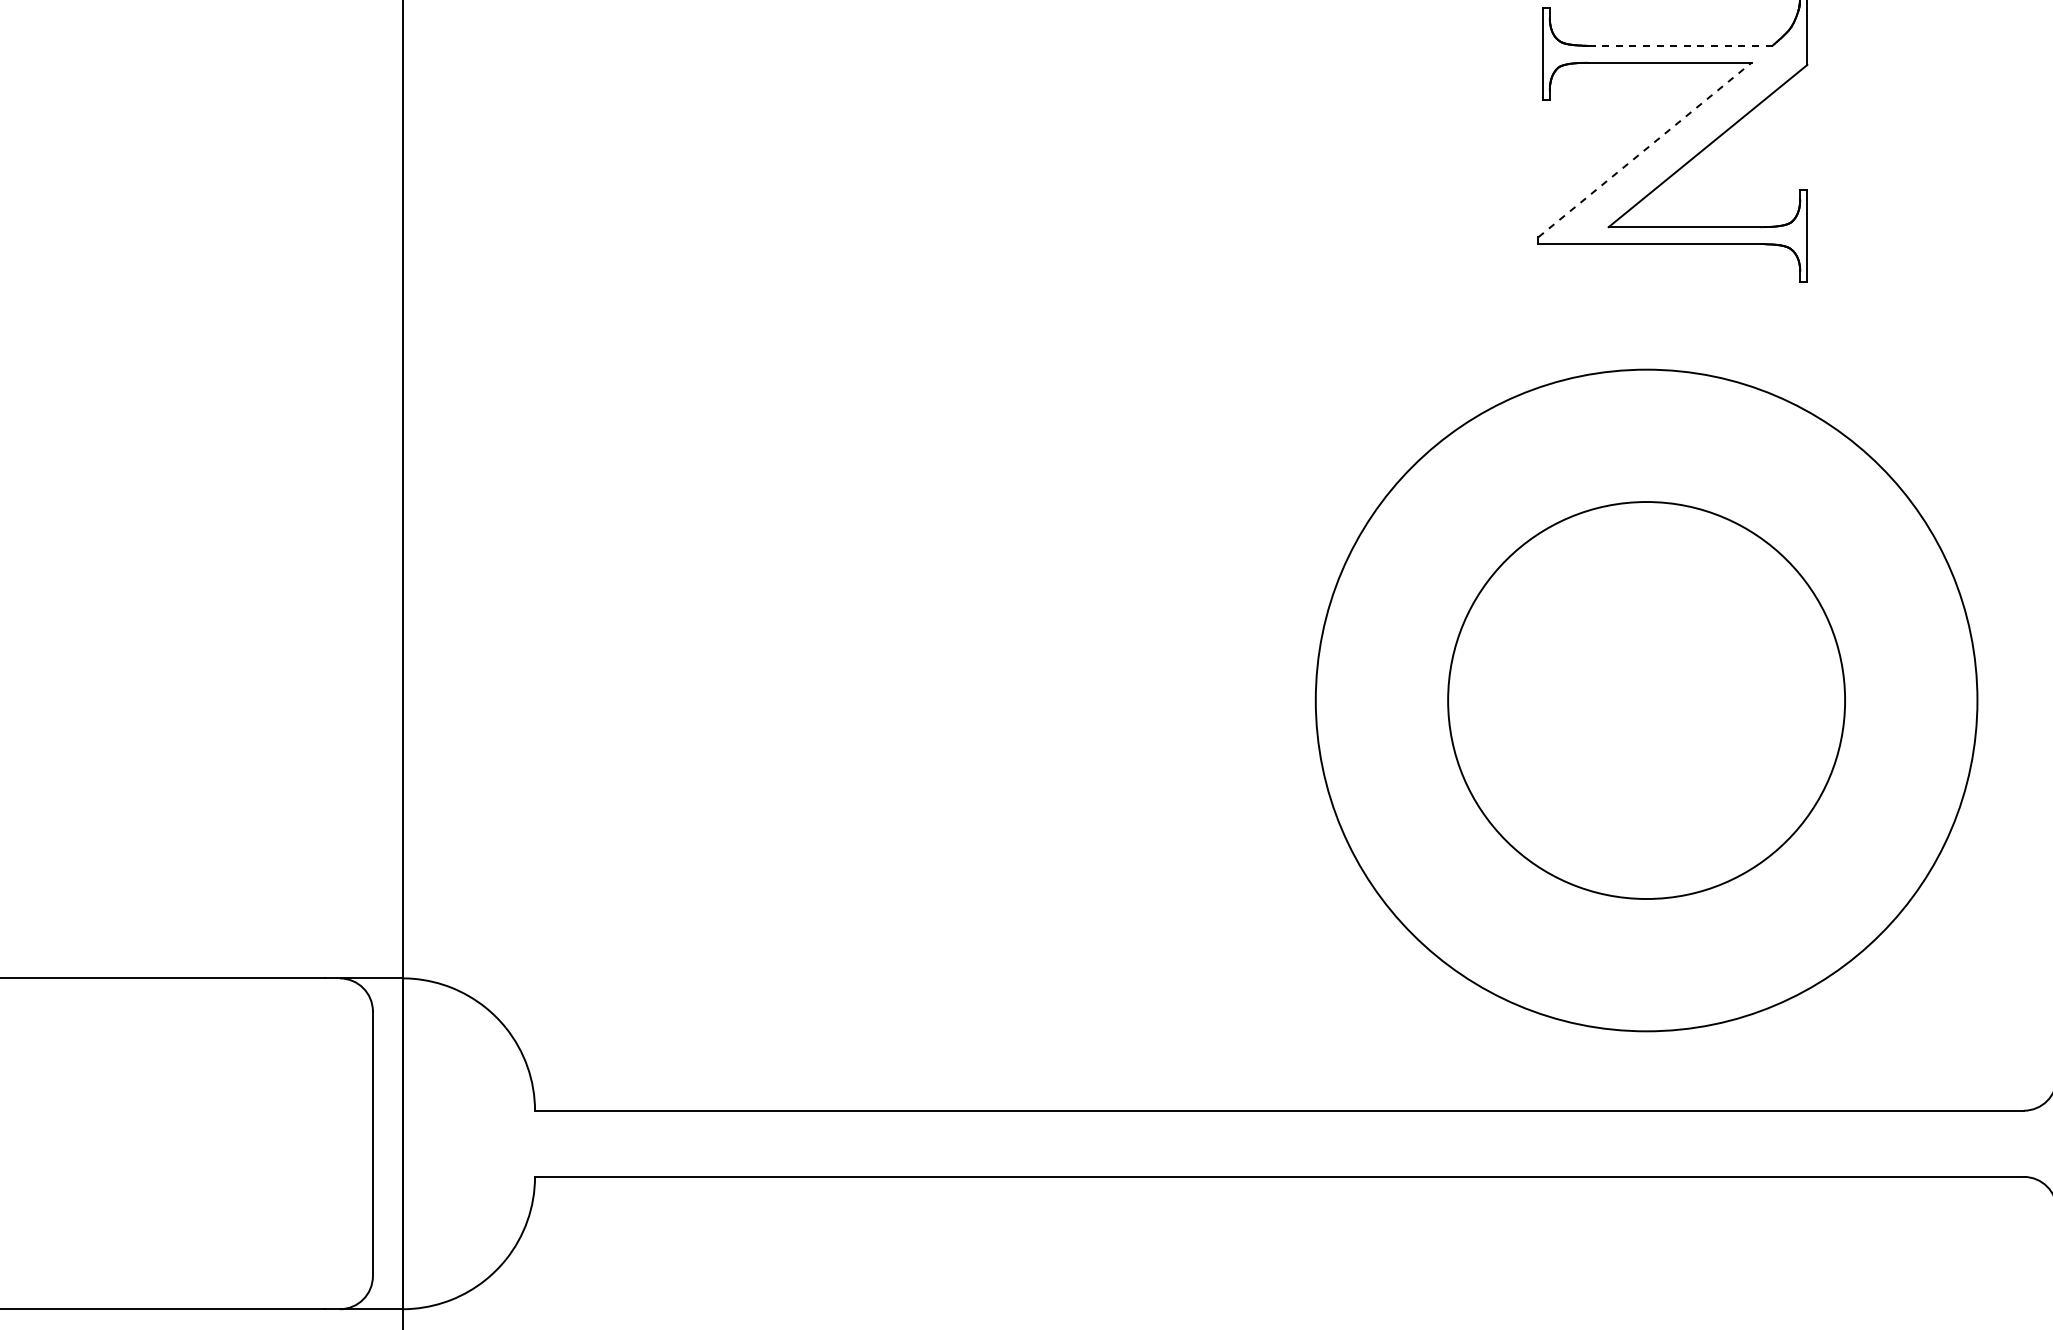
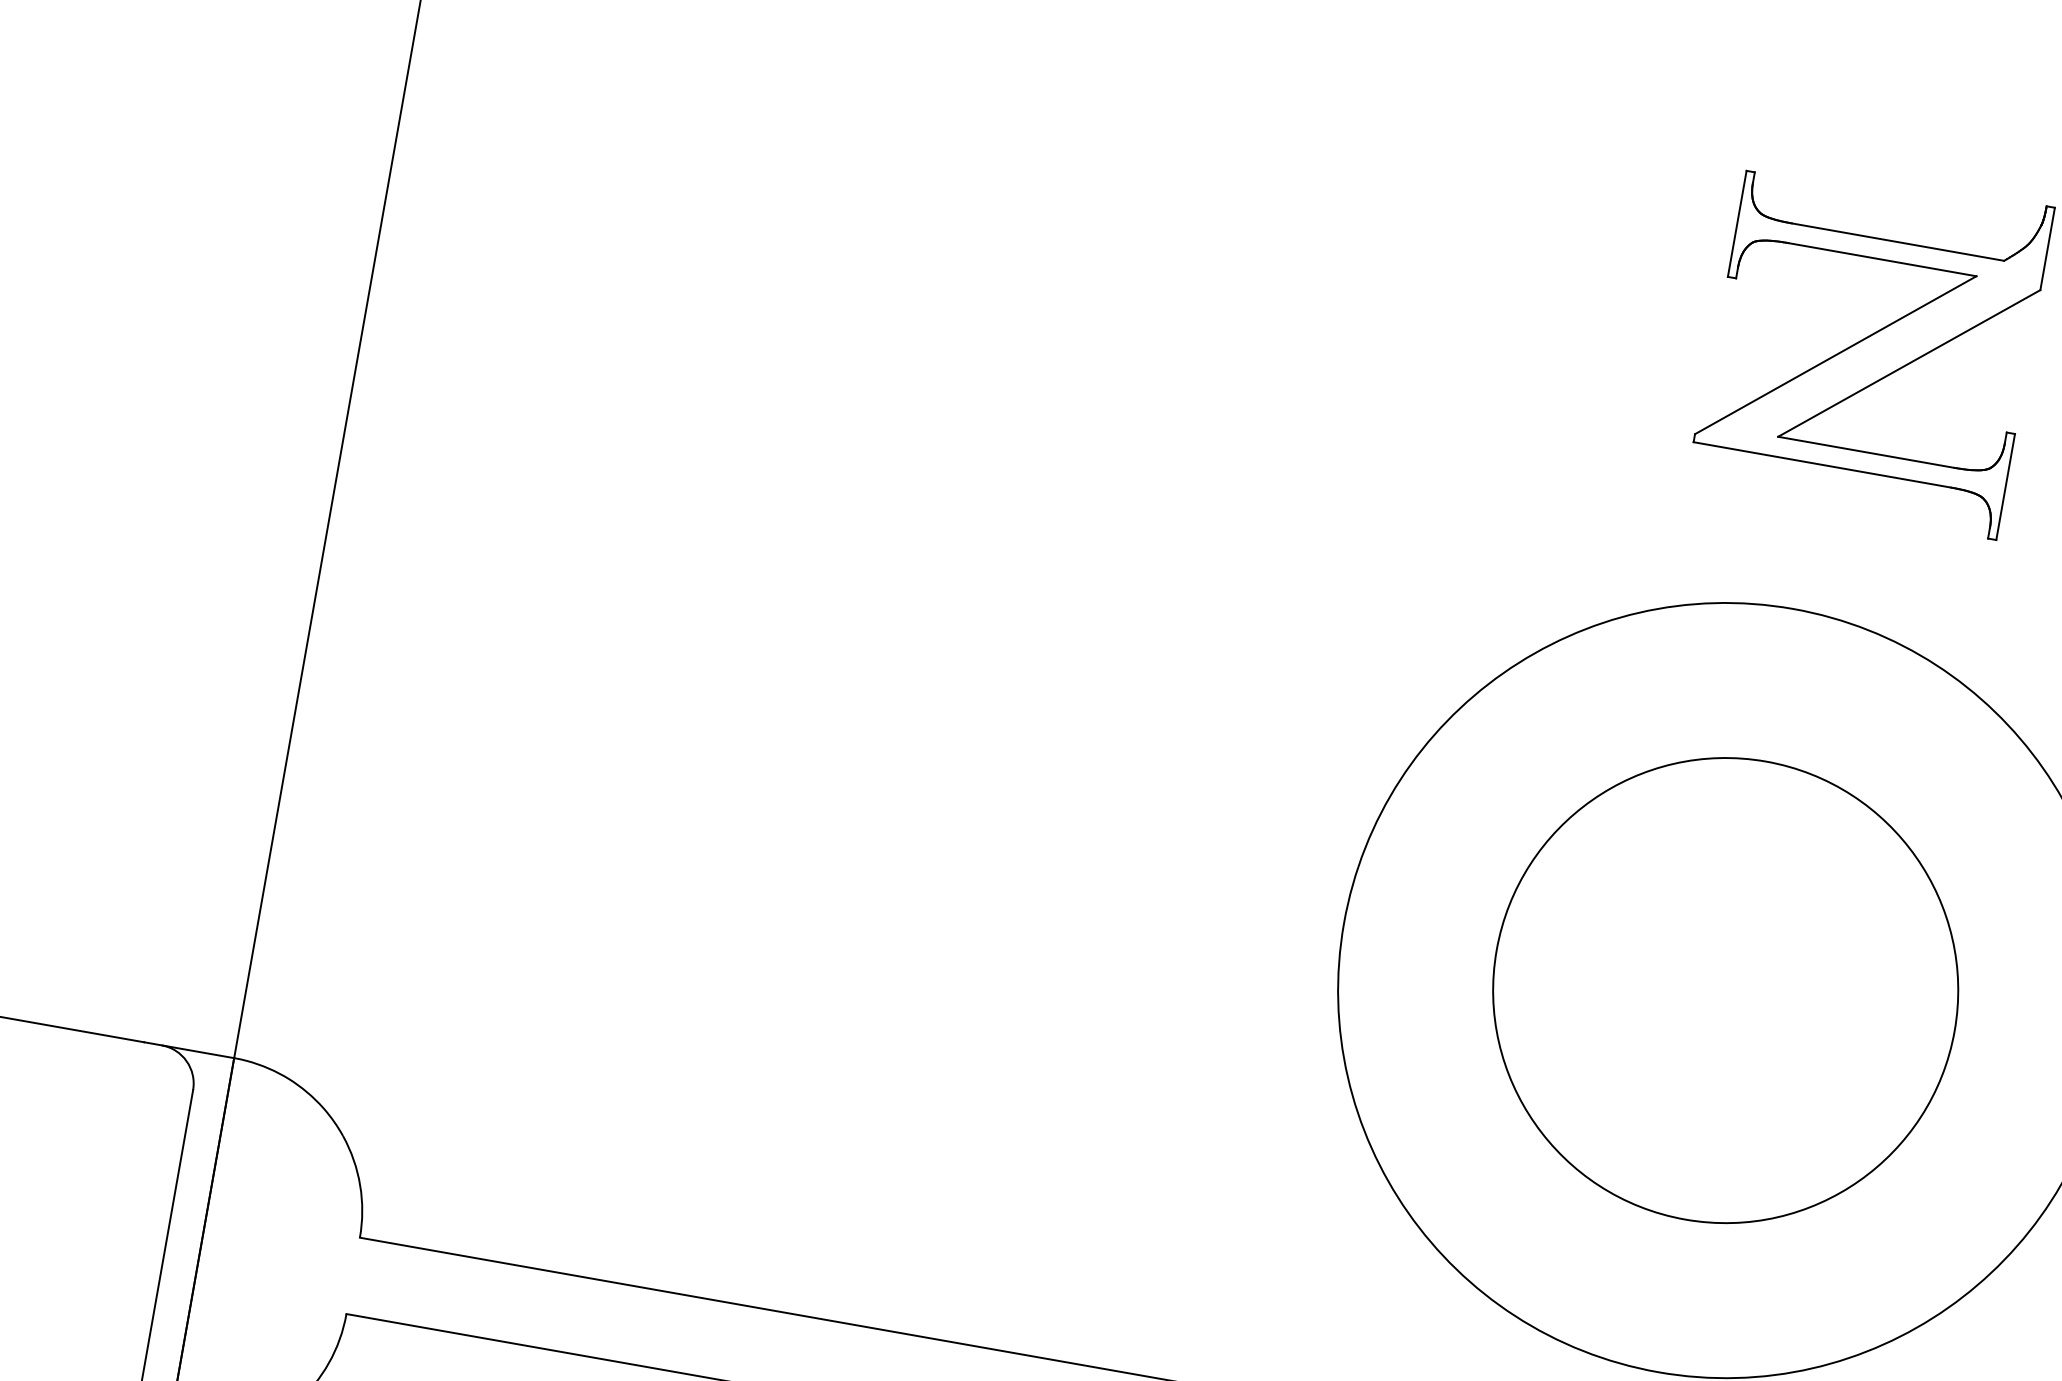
line: (1681, 45) -> (1899, 242), dashed -> solid
line: (1644, 150) -> (1835, 355), dashed -> solid

